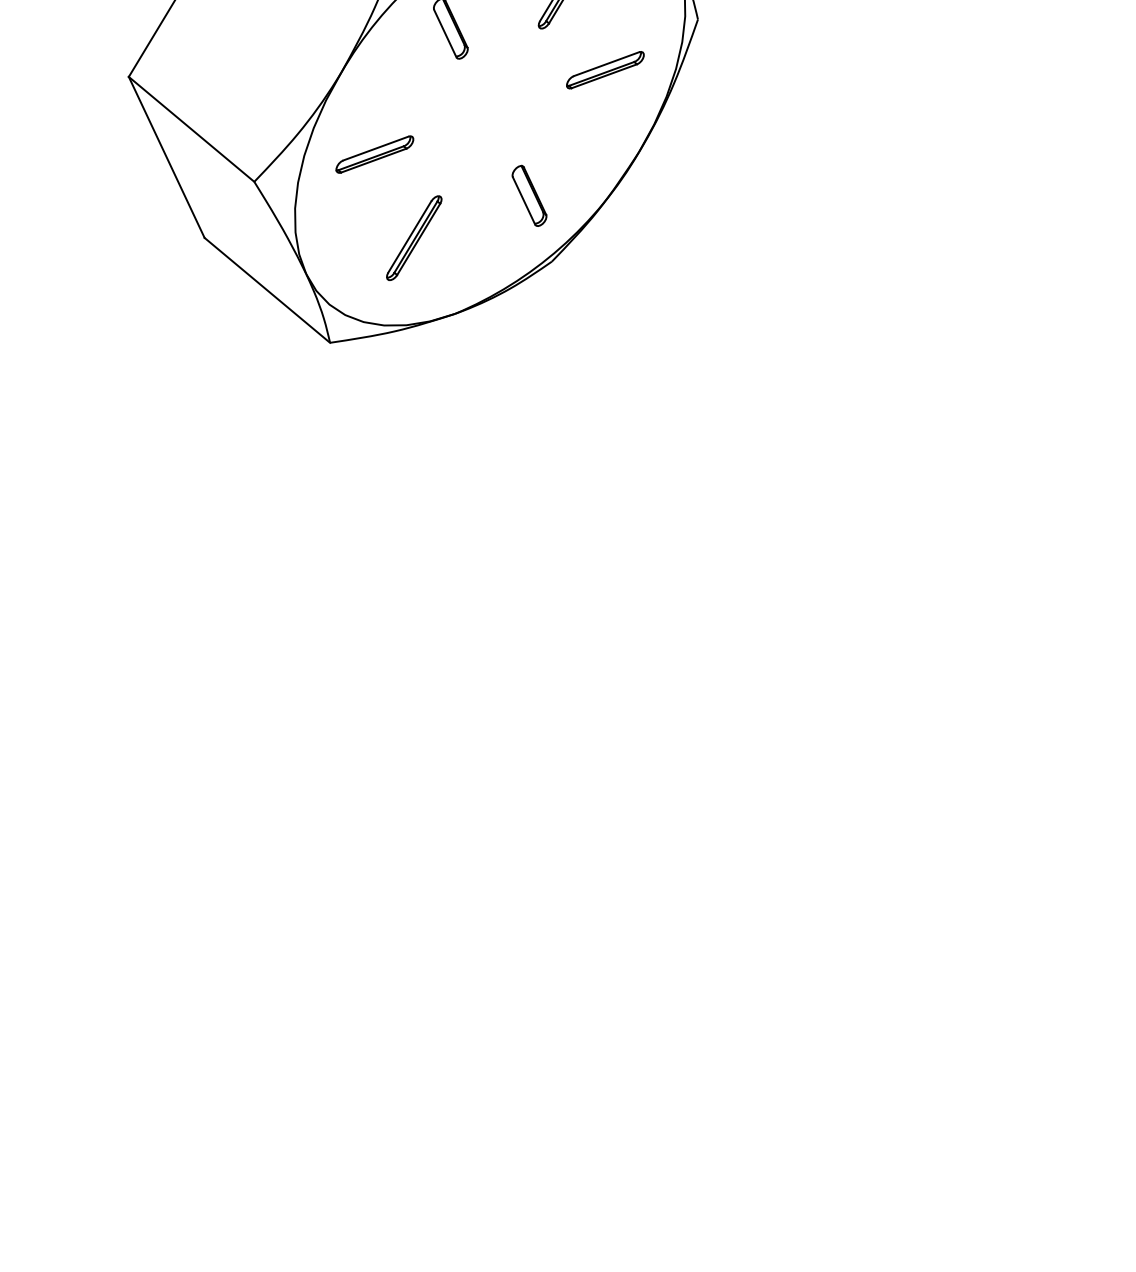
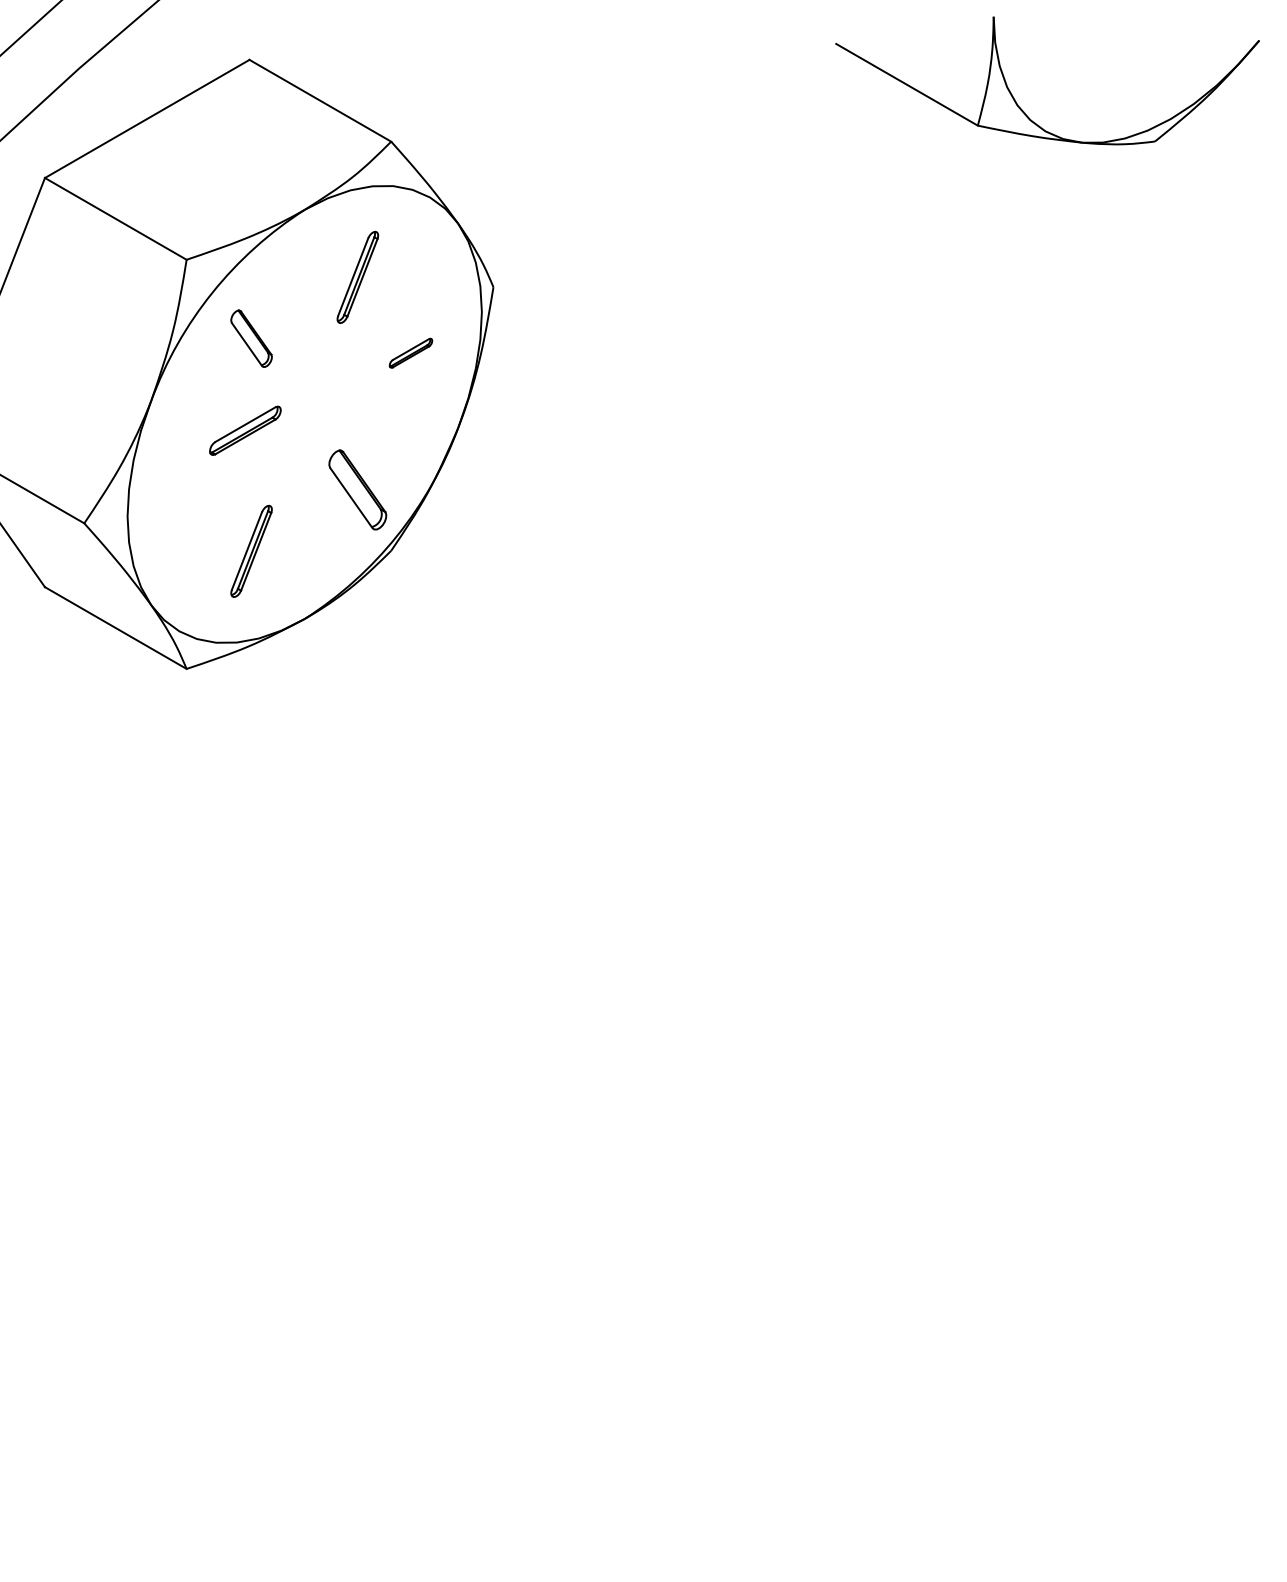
part: (604, 70) -> (410, 353), size x0.6
part: (375, 154) -> (245, 430), moved
part: (529, 195) -> (357, 489), size x1.4

